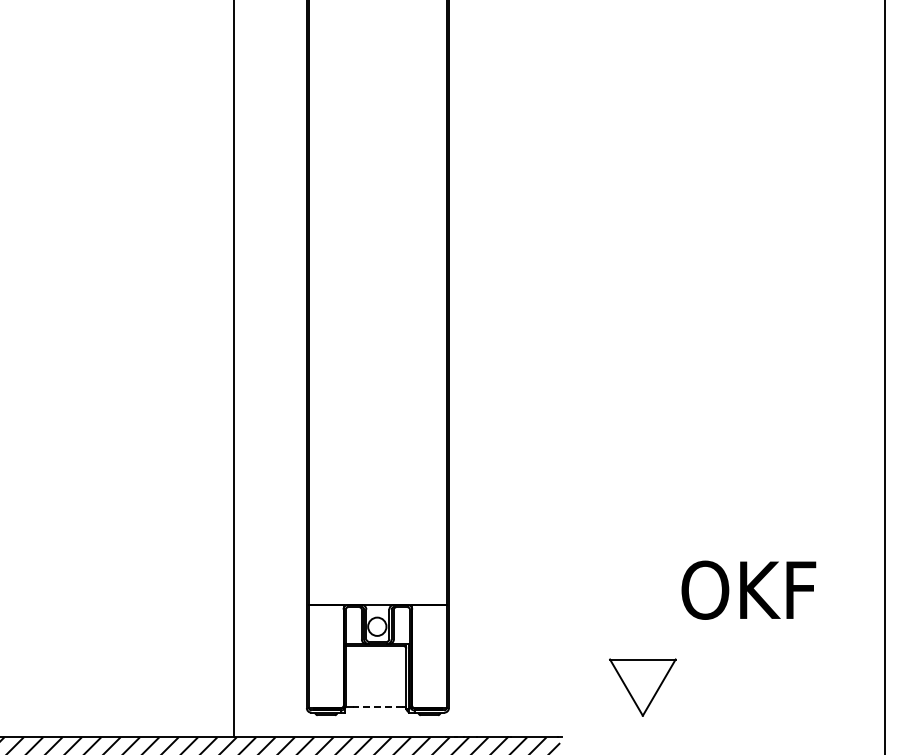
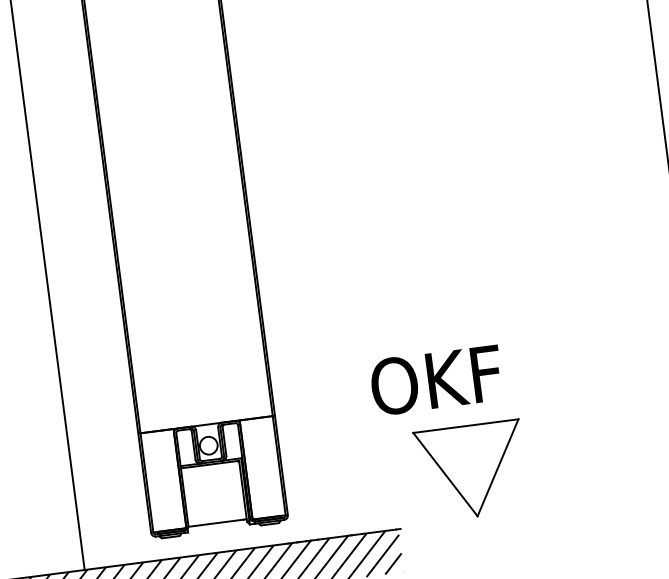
text: (748, 589) -> (436, 379), moved
part: (642, 687) -> (471, 471), size x1.67
line: (377, 707) -> (219, 523), dashed -> solid

